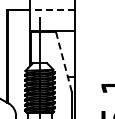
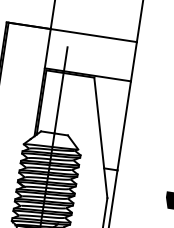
line: (51, 10) -> (91, 35), dashed -> solid
line: (63, 61) -> (100, 136), dashed -> solid

